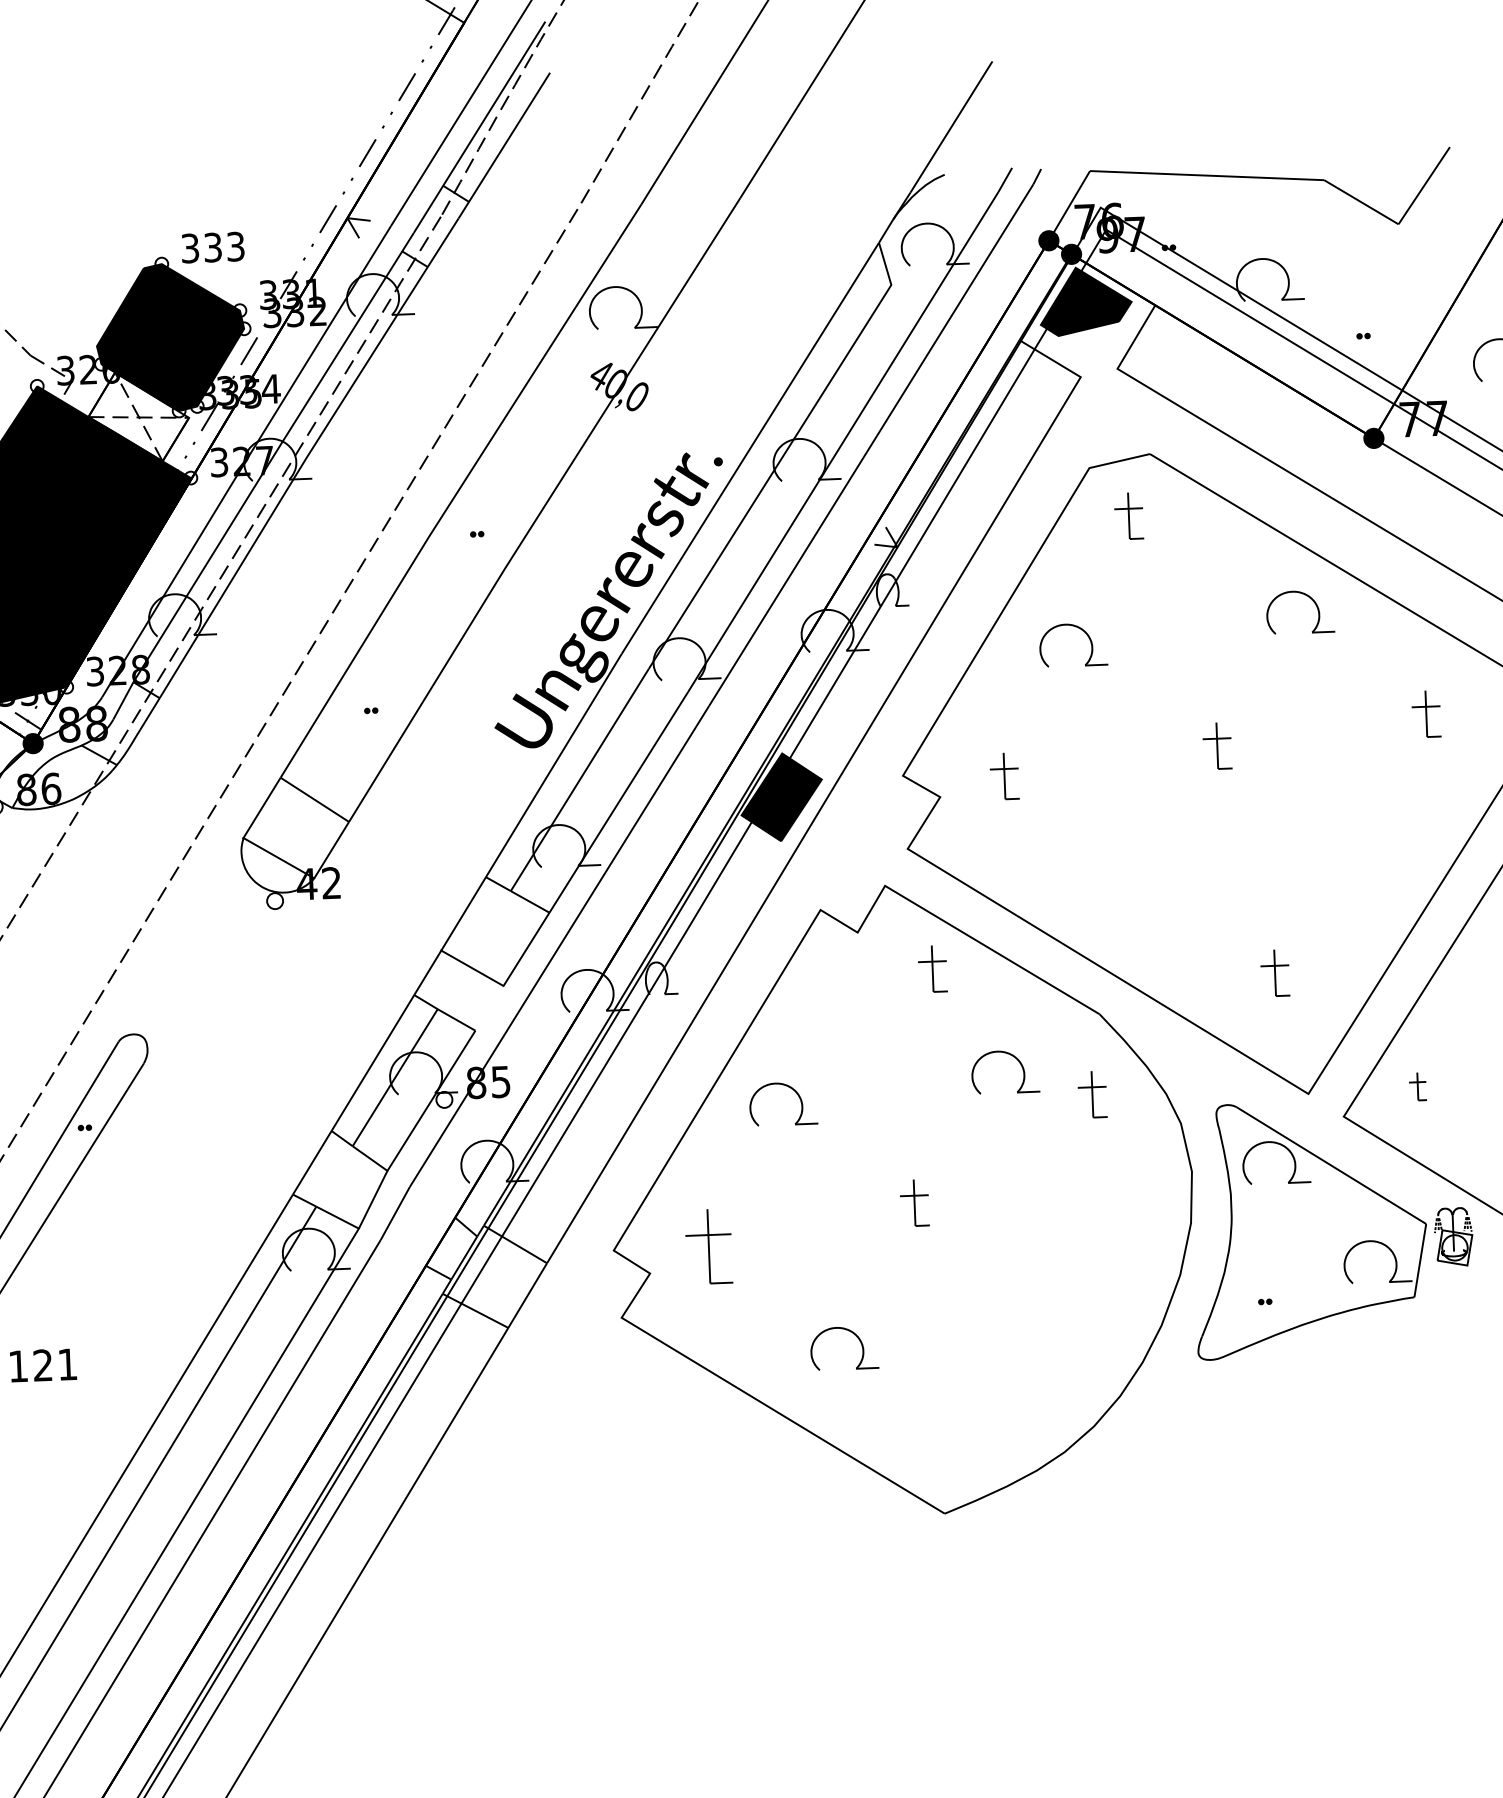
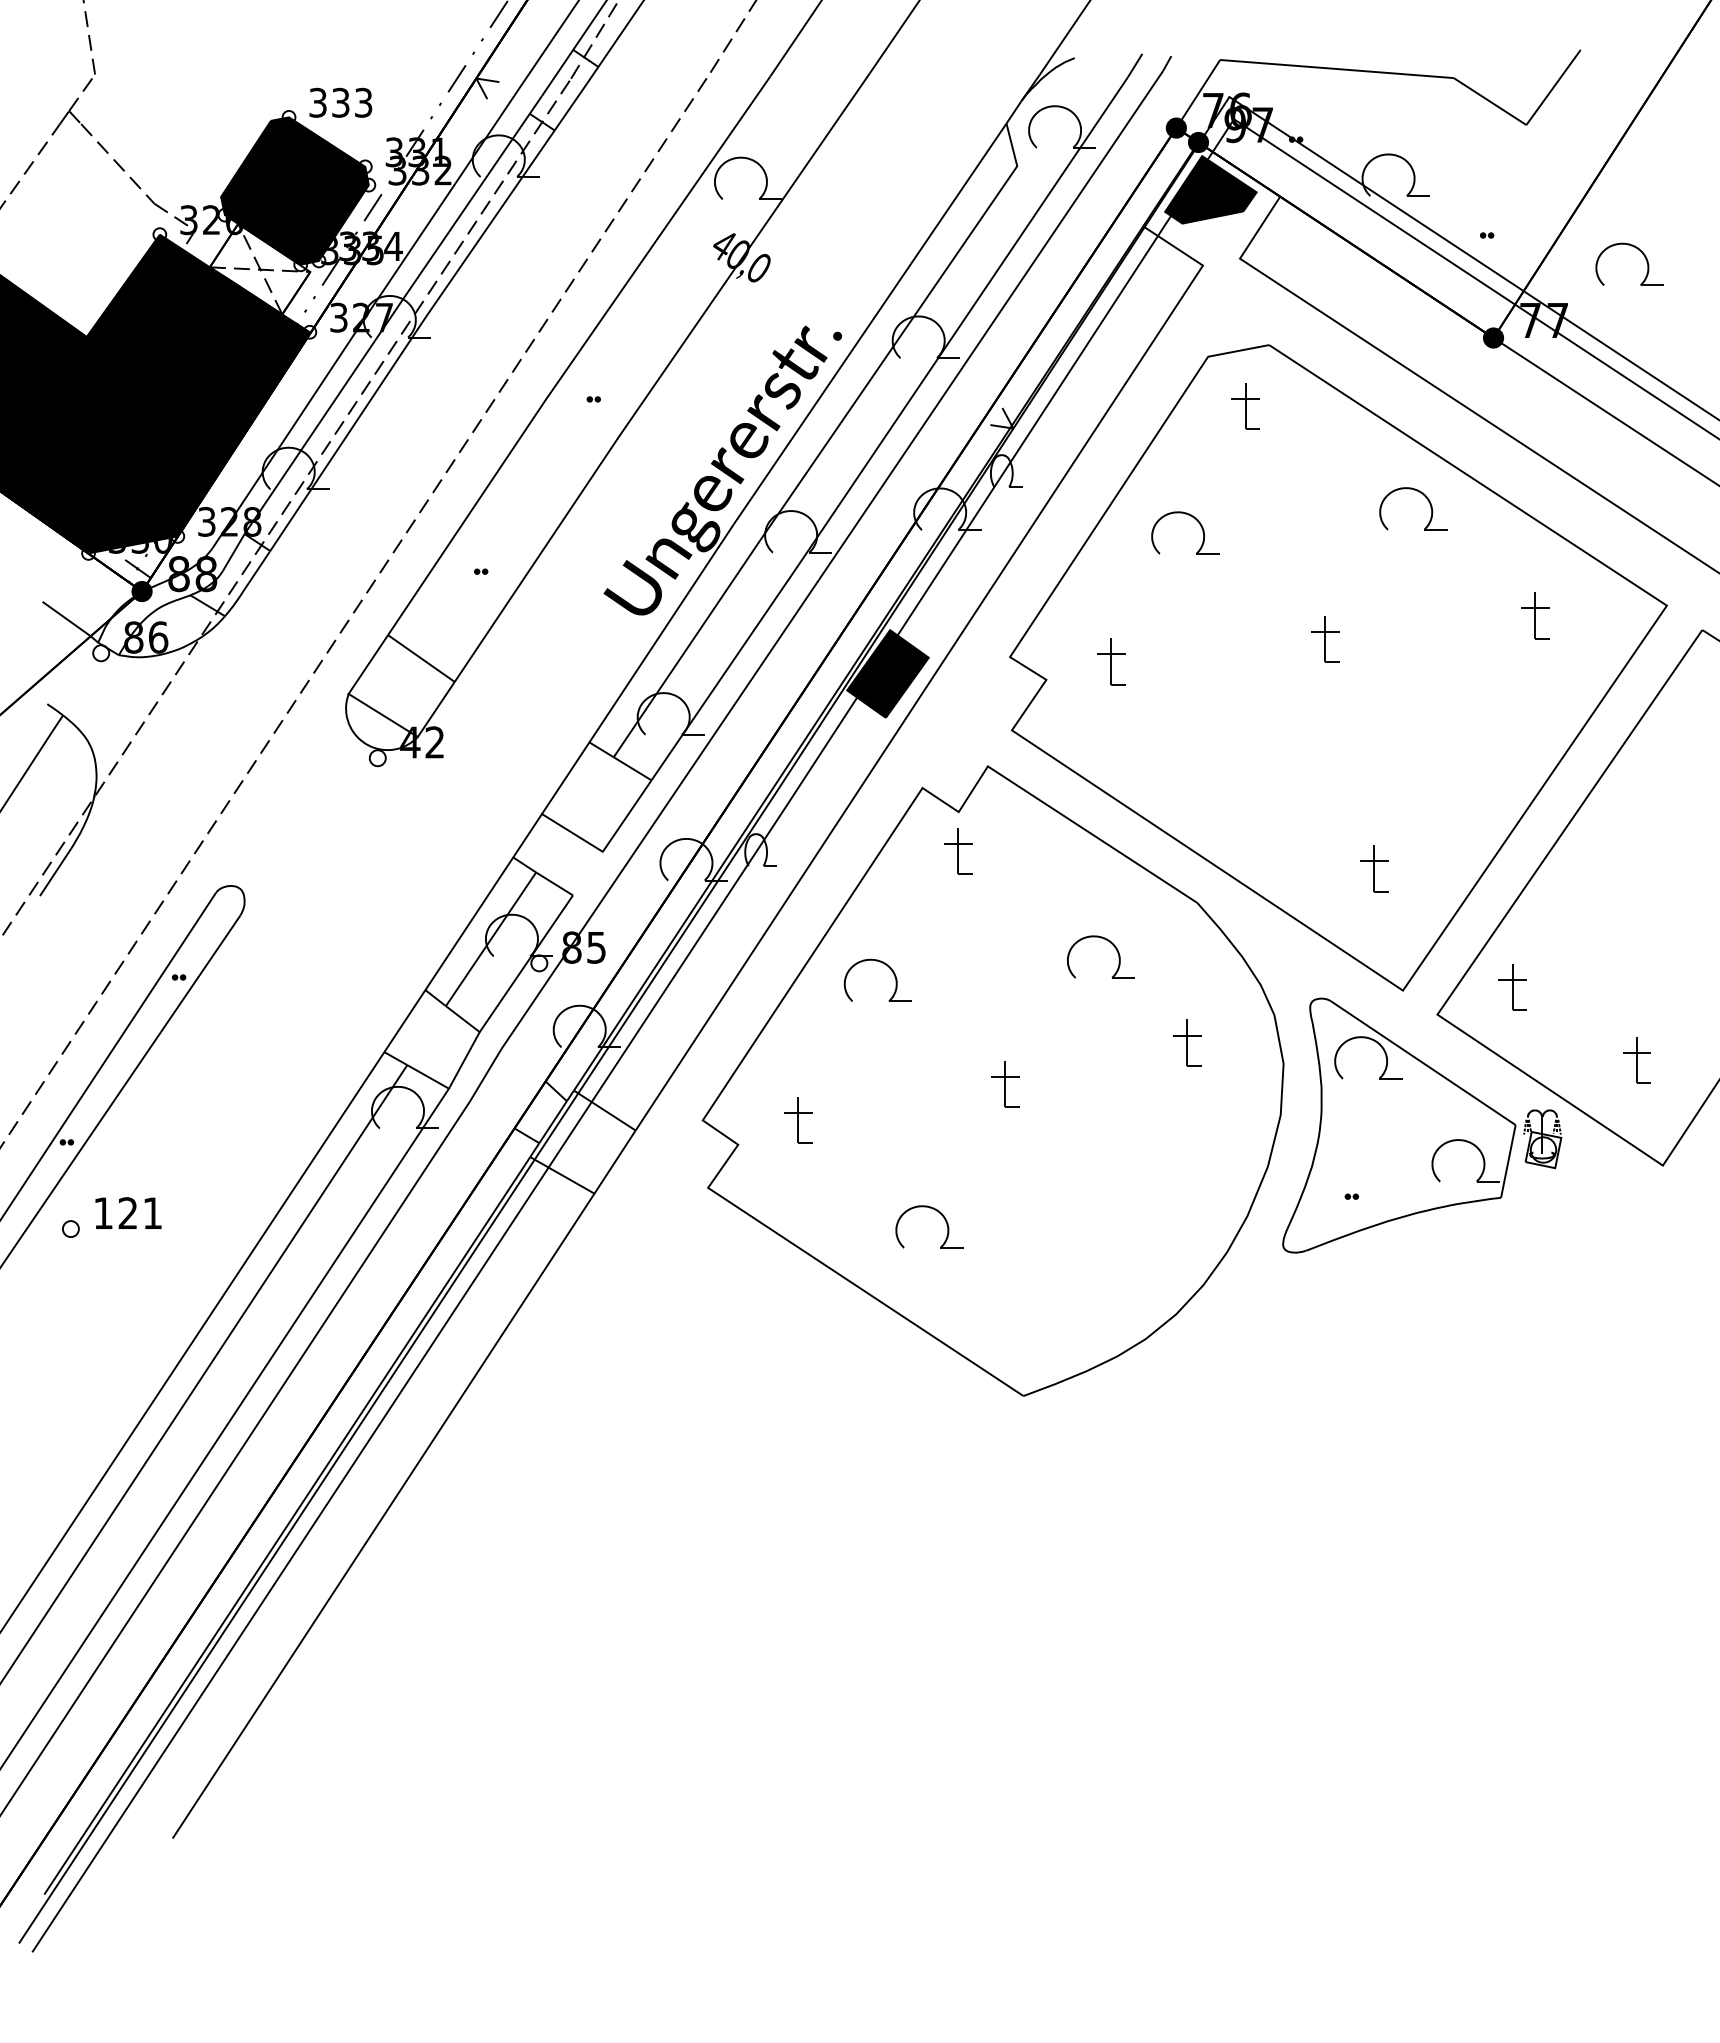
part: (932, 969) -> (958, 851), moved
part: (1417, 1086) -> (1512, 987), size x1.67
part: (1092, 1094) -> (1187, 1042), moved
part: (709, 1246) -> (798, 1120), size x0.62

